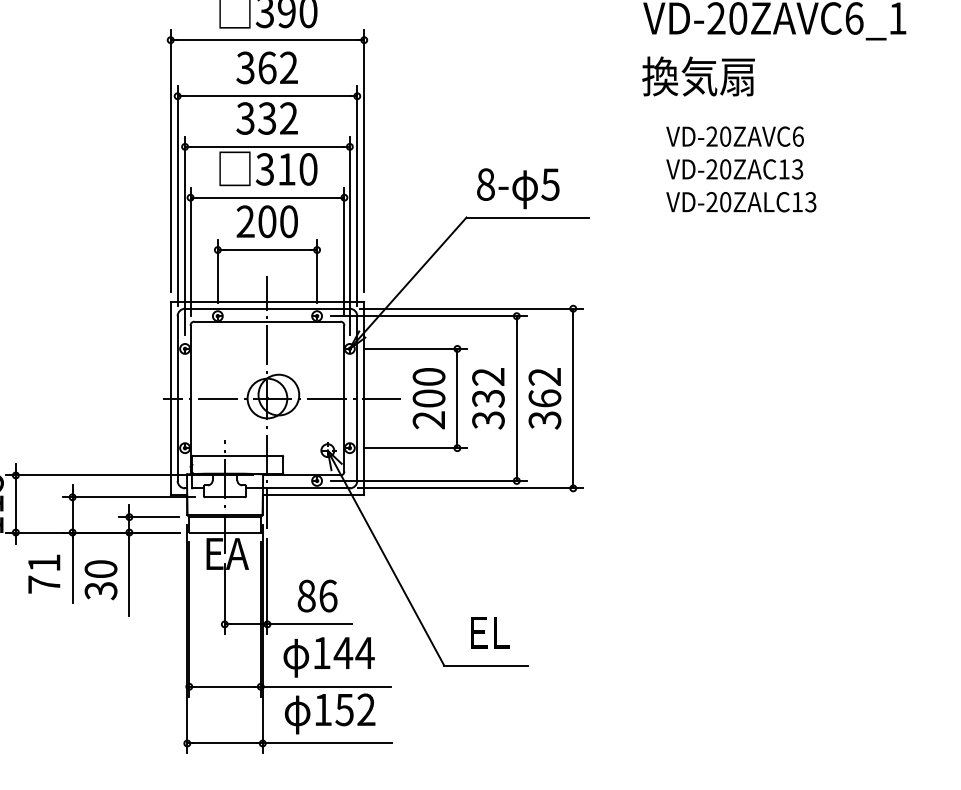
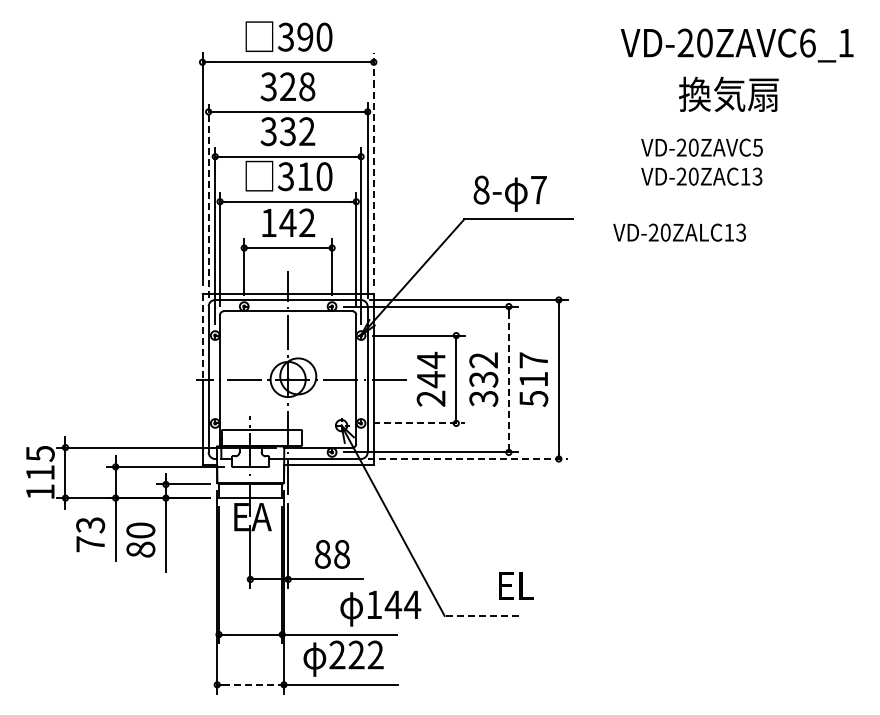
text: (278, 67) -> (297, 86), 362 -> 328
text: (698, 76) -> (728, 94), moved
text: (797, 136) -> (757, 147), VD-20ZAVC6 -> VD-20ZAVC5
line: (363, 160) -> (373, 168), solid -> dashed
text: (550, 185) -> (538, 190), 5 -> 7
line: (177, 195) -> (208, 199), solid -> dashed
text: (741, 201) -> (679, 232), moved
text: (267, 221) -> (288, 222), 200 -> 142
line: (170, 349) -> (202, 336), solid -> dashed
text: (428, 387) -> (430, 369), 200 -> 244
line: (516, 398) -> (508, 379), solid -> dashed
text: (544, 398) -> (533, 379), 362 -> 517
line: (415, 448) -> (419, 423), solid -> dashed
line: (471, 488) -> (468, 459), solid -> dashed
text: (44, 563) -> (90, 525), 71 -> 73
text: (100, 590) -> (140, 549), 30 -> 80
text: (328, 595) -> (342, 553), 86 -> 88
text: (490, 632) -> (516, 585), moved
text: (328, 657) -> (380, 608), moved
line: (485, 665) -> (481, 615), solid -> dashed
text: (333, 709) -> (346, 654), 152 -> 222
line: (226, 743) -> (251, 684), solid -> dashed

